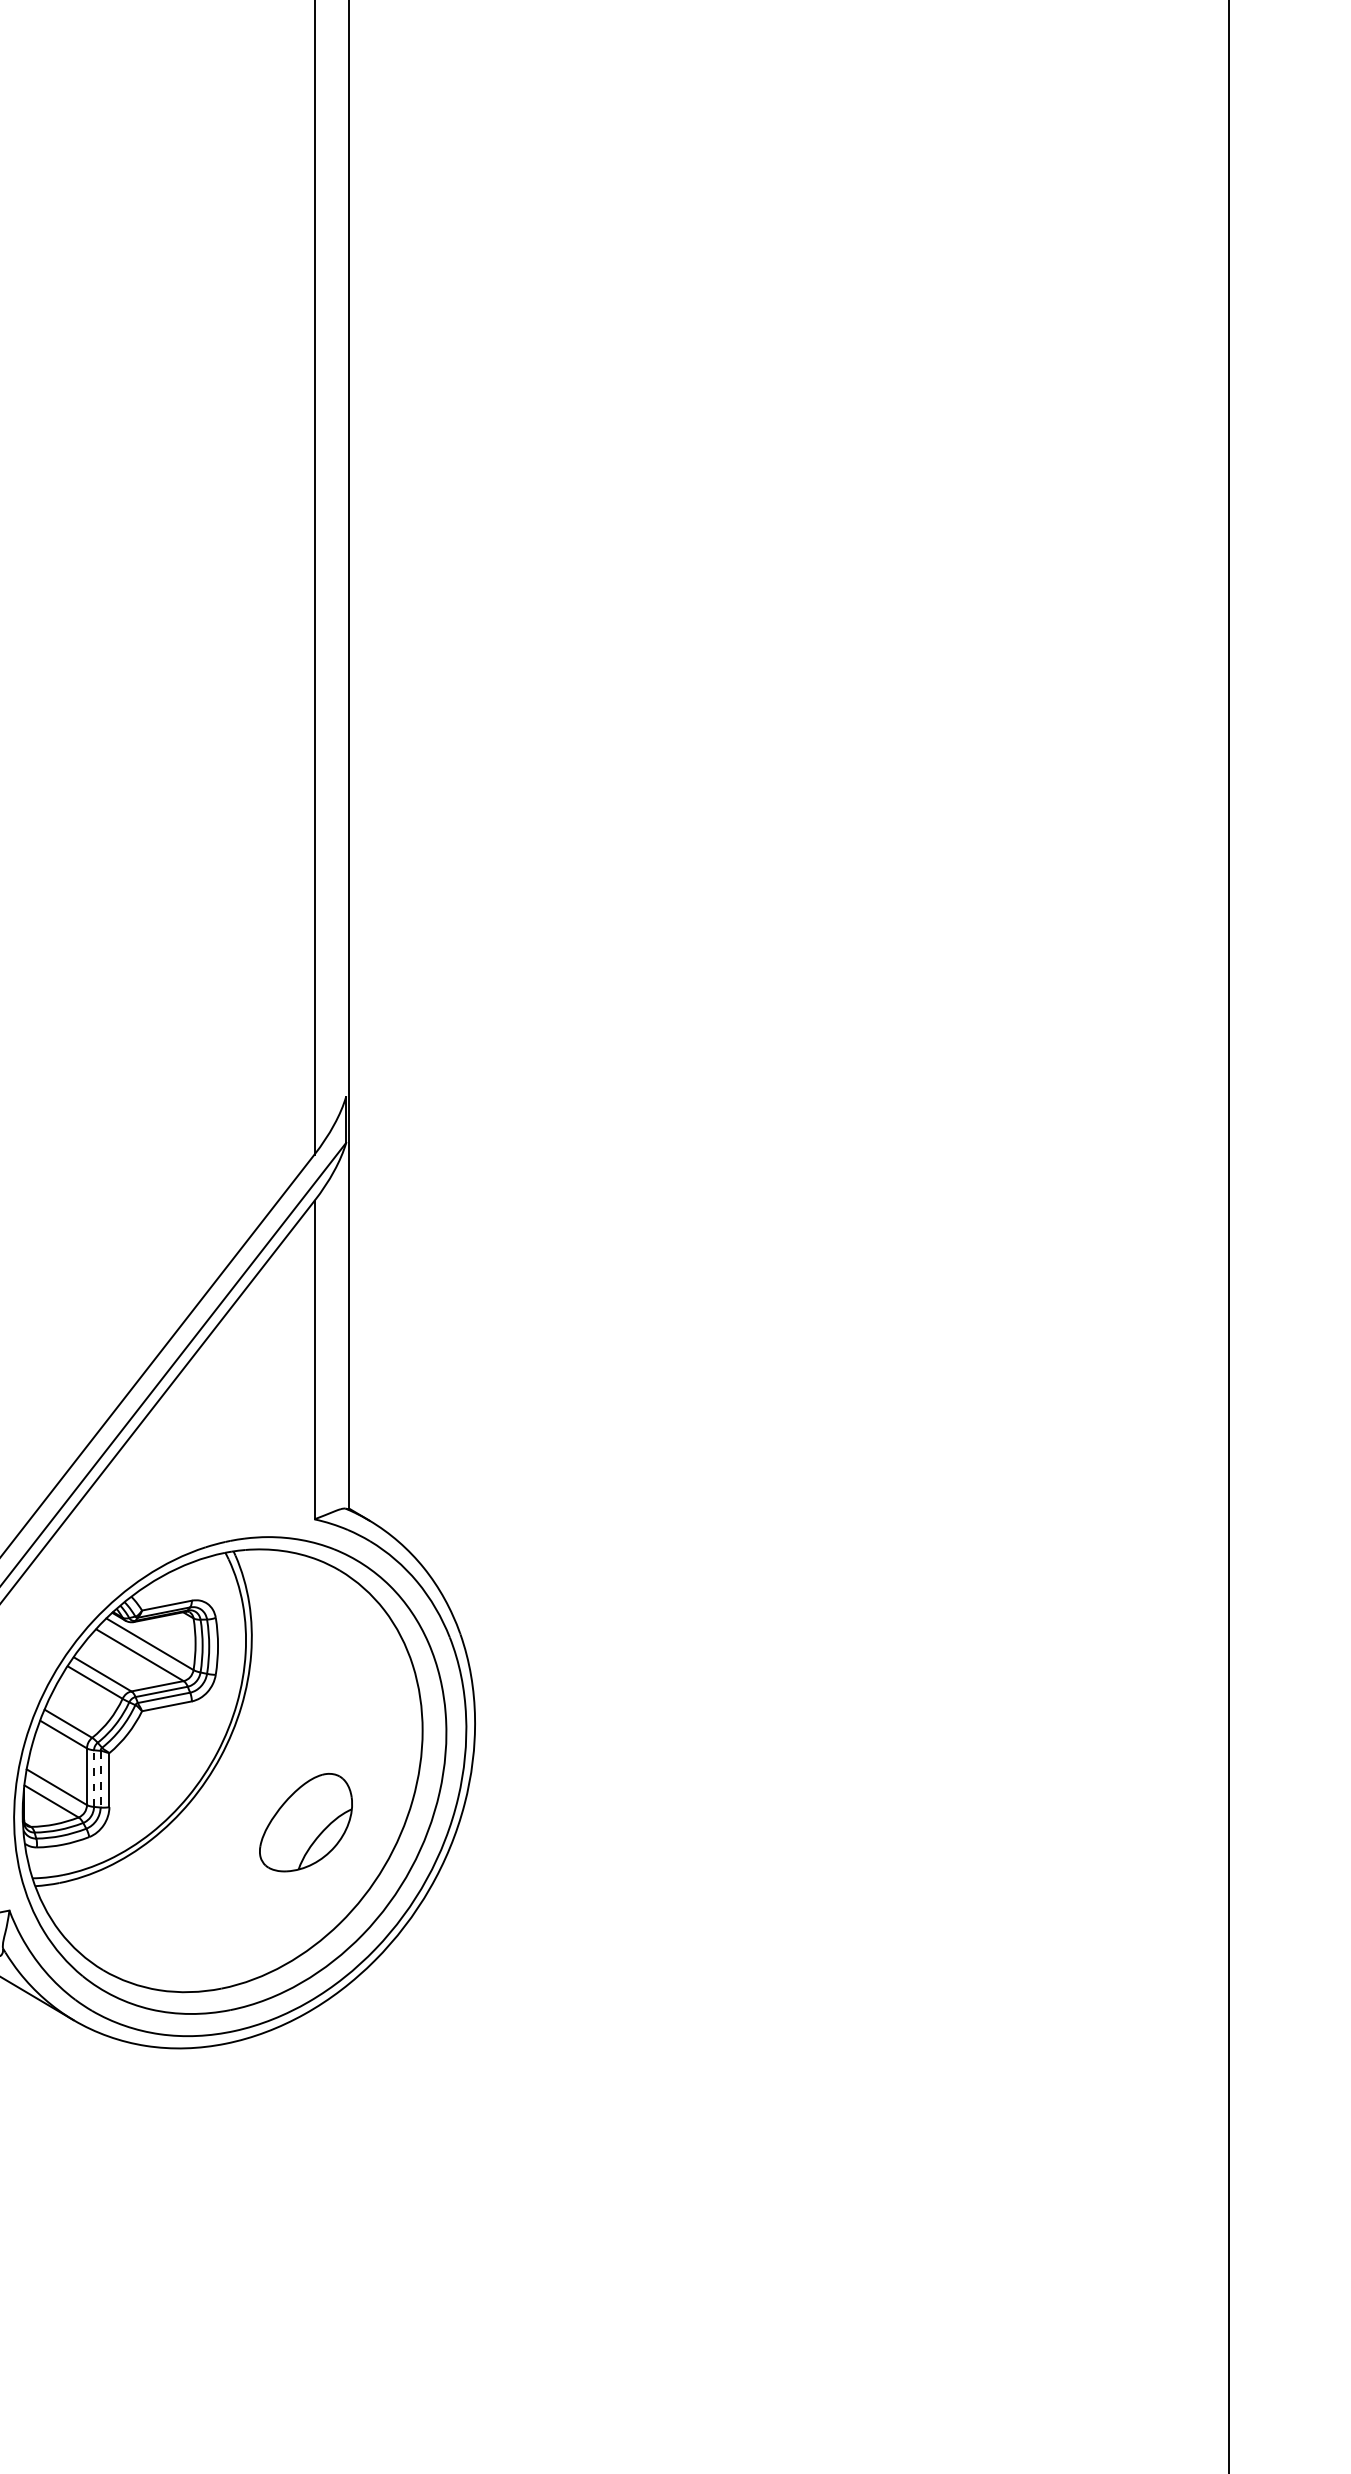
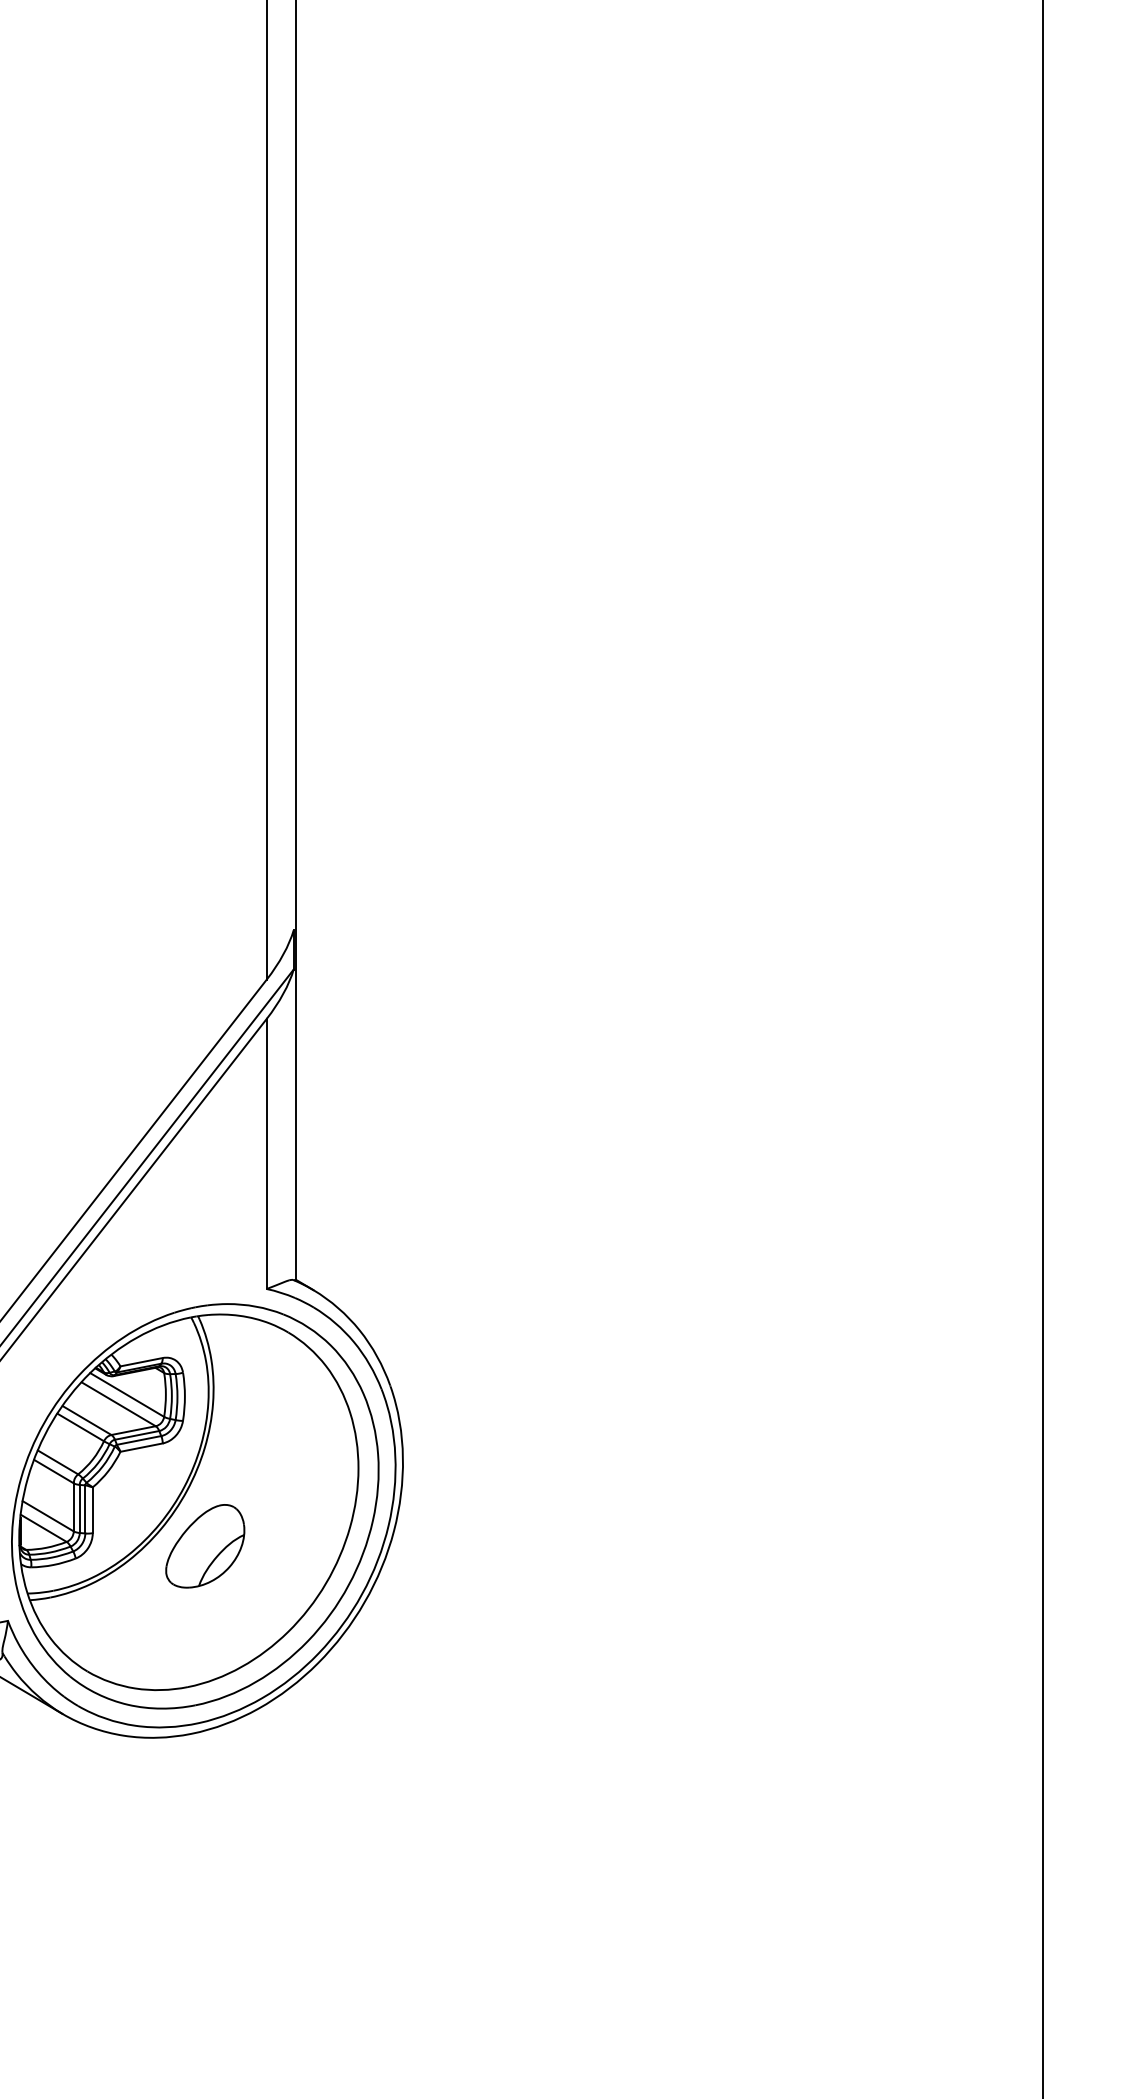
line: (94, 1778) -> (80, 1508), dashed -> solid
line: (100, 1779) -> (85, 1509), dashed -> solid
part: (305, 1822) -> (204, 1546), moved

